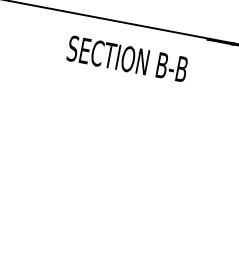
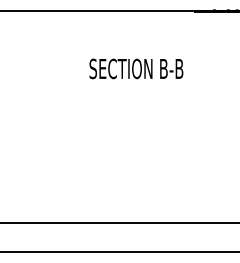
text: (127, 58) -> (136, 68), moved

